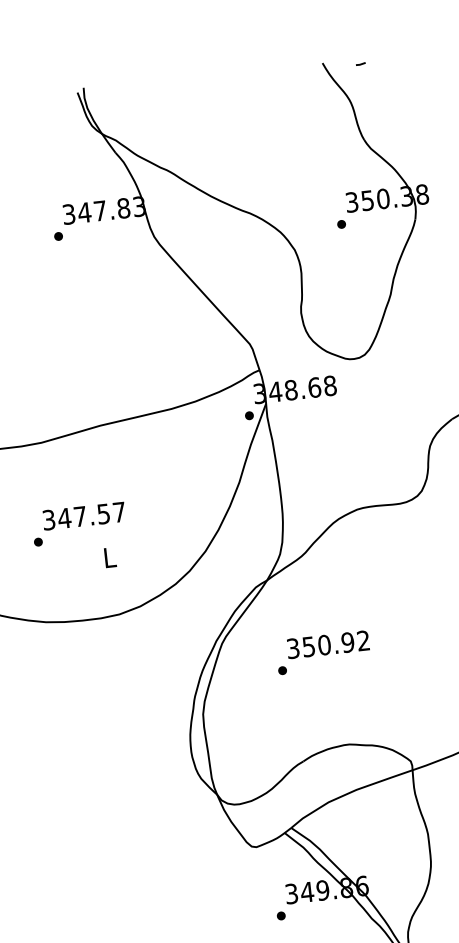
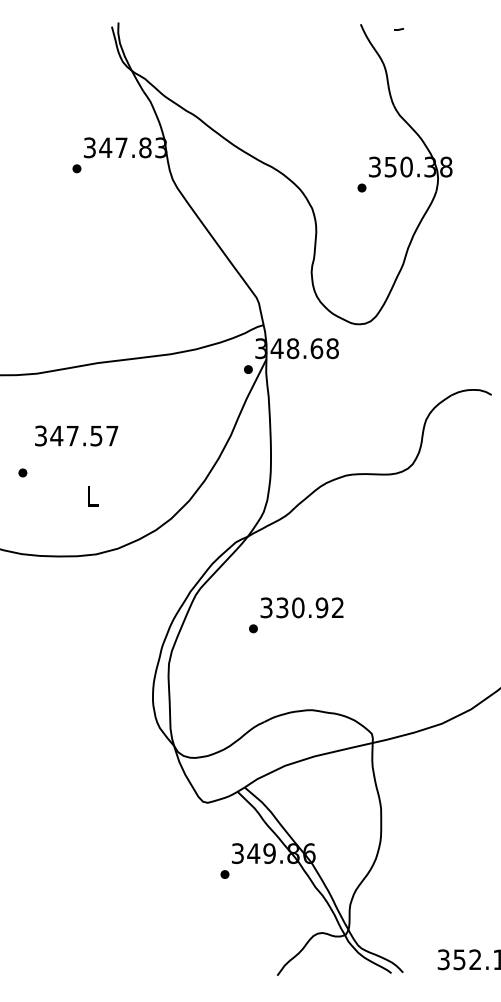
text: (83, 515) -> (76, 435), moved
text: (308, 646) -> (282, 607), 350.92 -> 330.92

